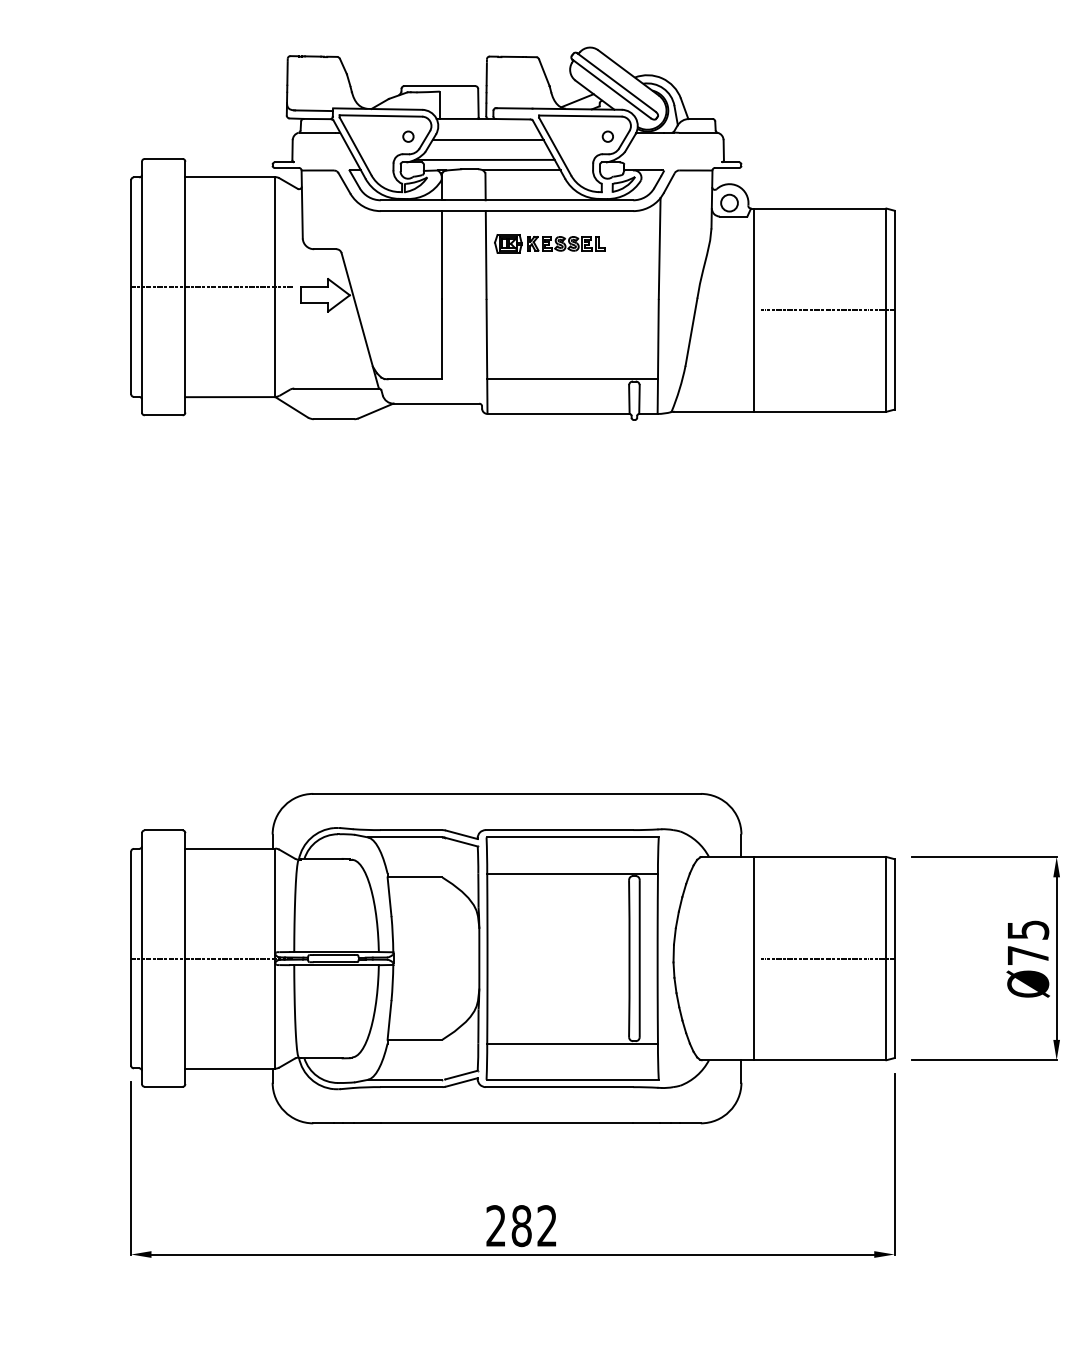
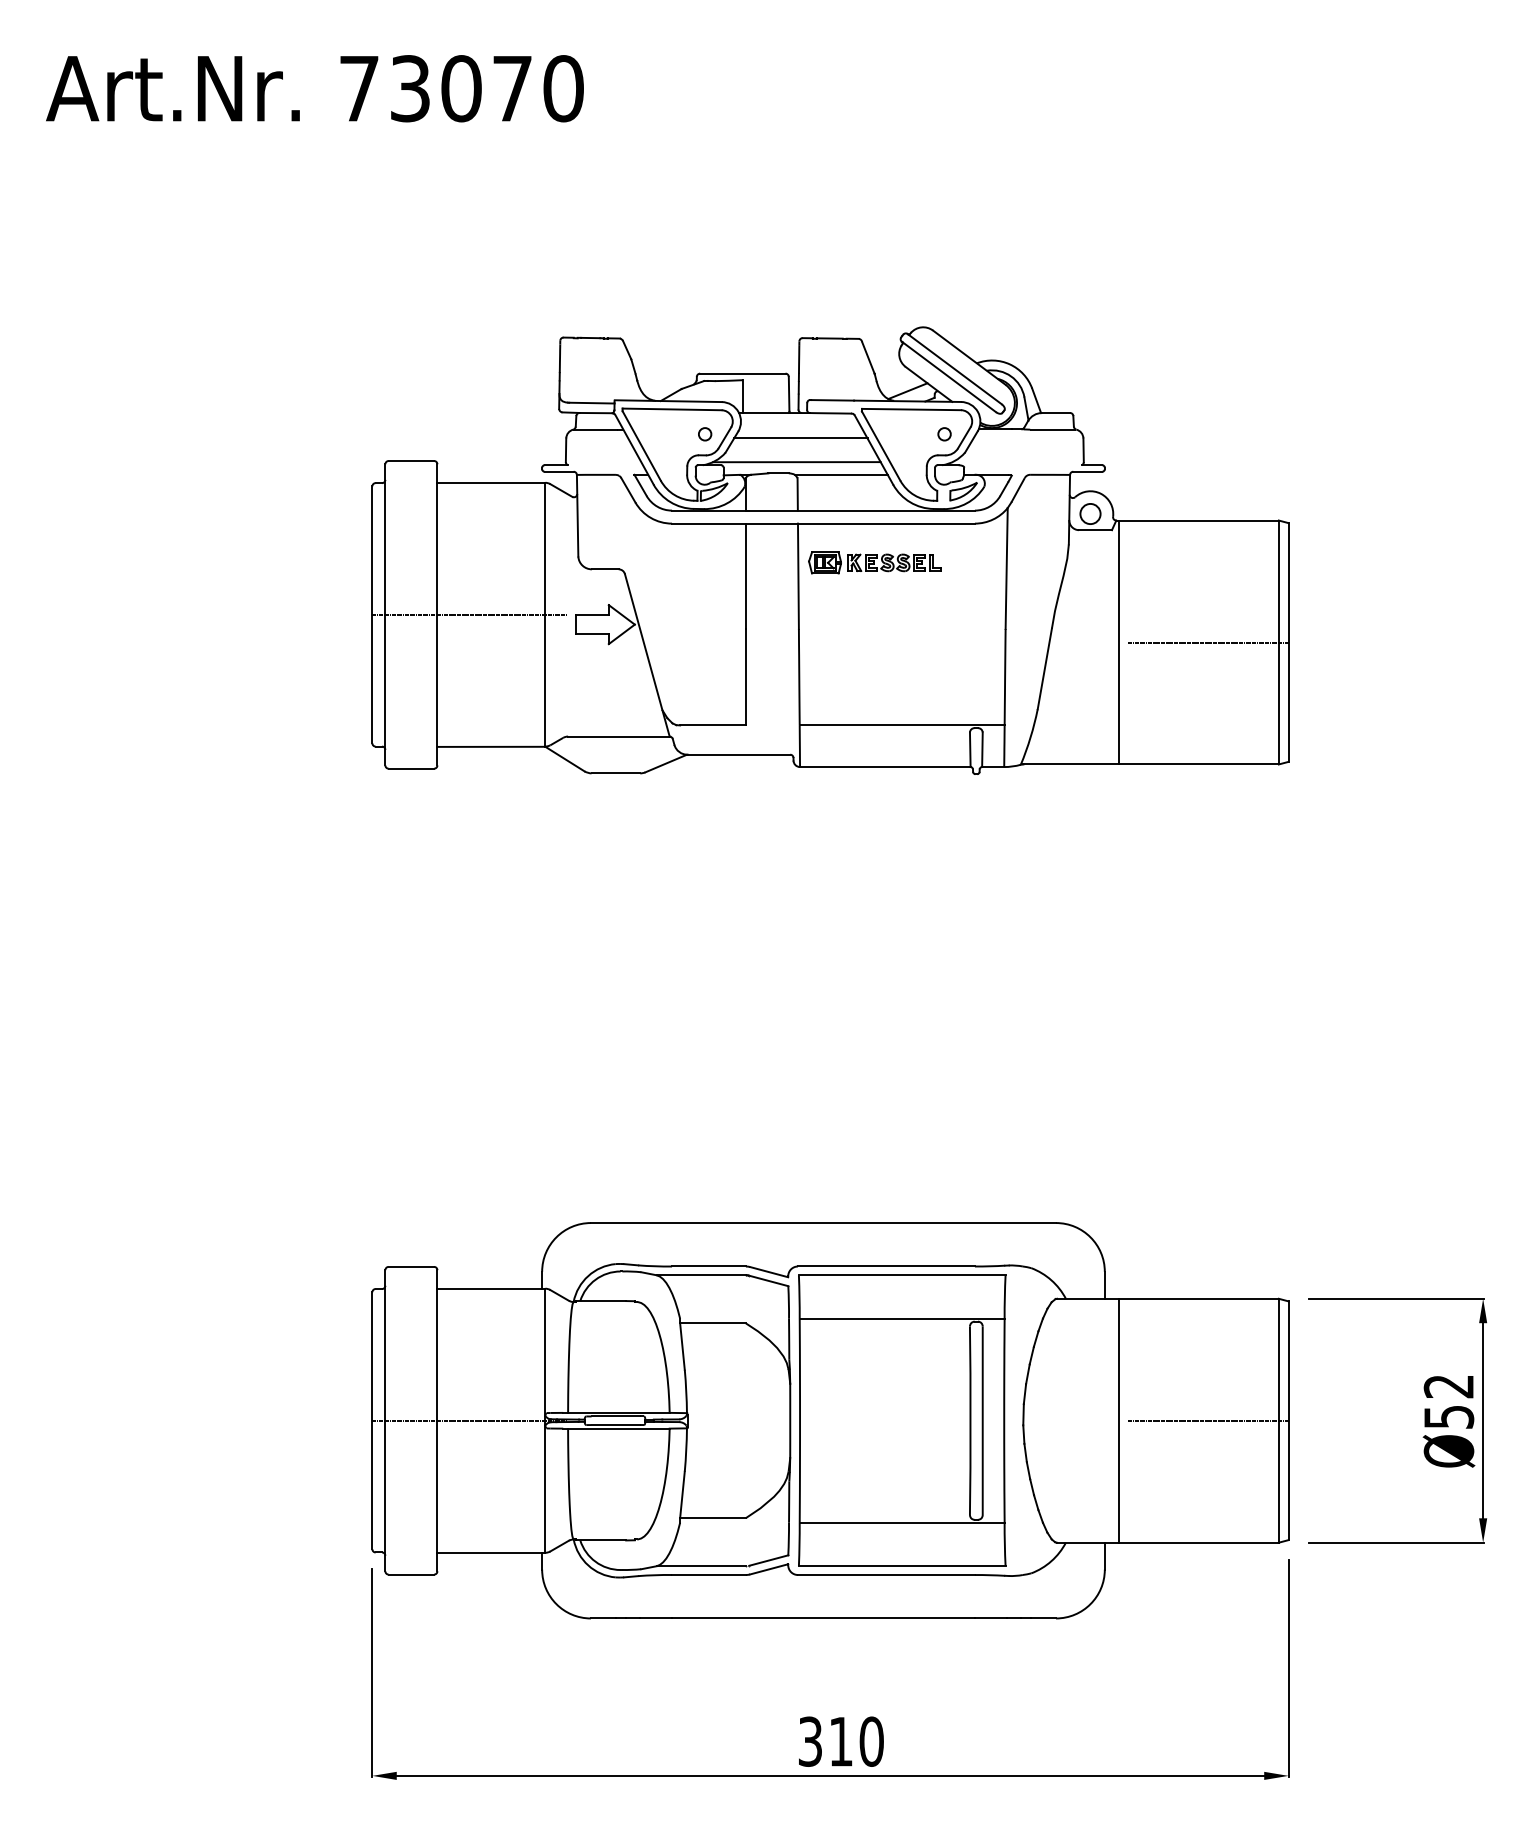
text: (1027, 942) -> (1448, 1401), Ø75 -> Ø52
text: (521, 1225) -> (840, 1741), 282 -> 310

